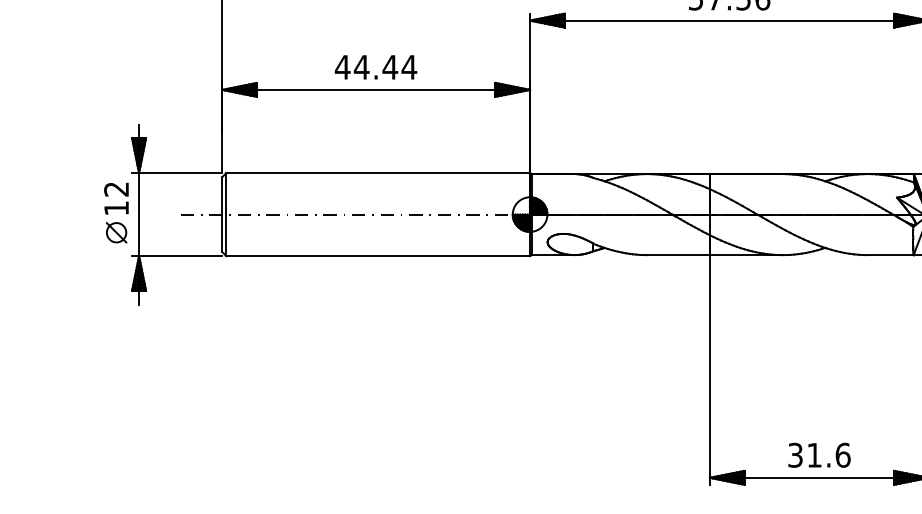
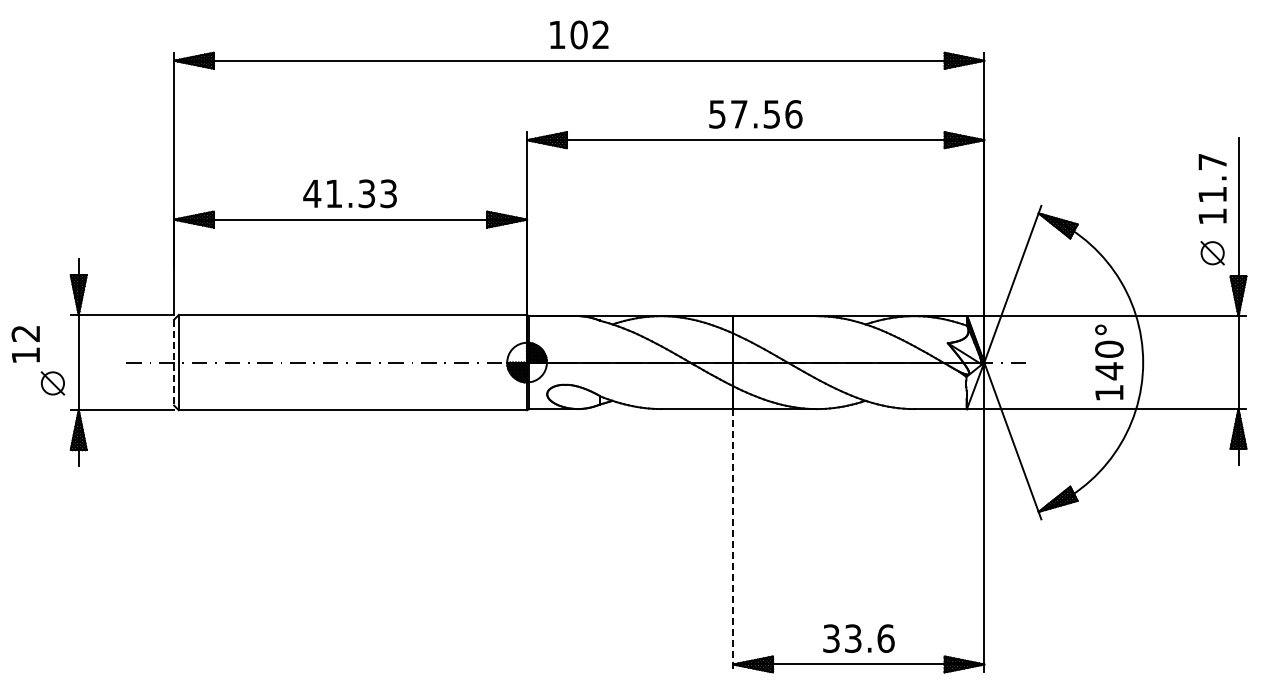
text: (385, 67) -> (361, 193), 44.44 -> 41.33
text: (116, 198) -> (25, 344), moved
line: (222, 214) -> (174, 362), solid -> dashed
line: (710, 369) -> (733, 540), solid -> dashed
text: (814, 455) -> (853, 638), 31.6 -> 33.6

